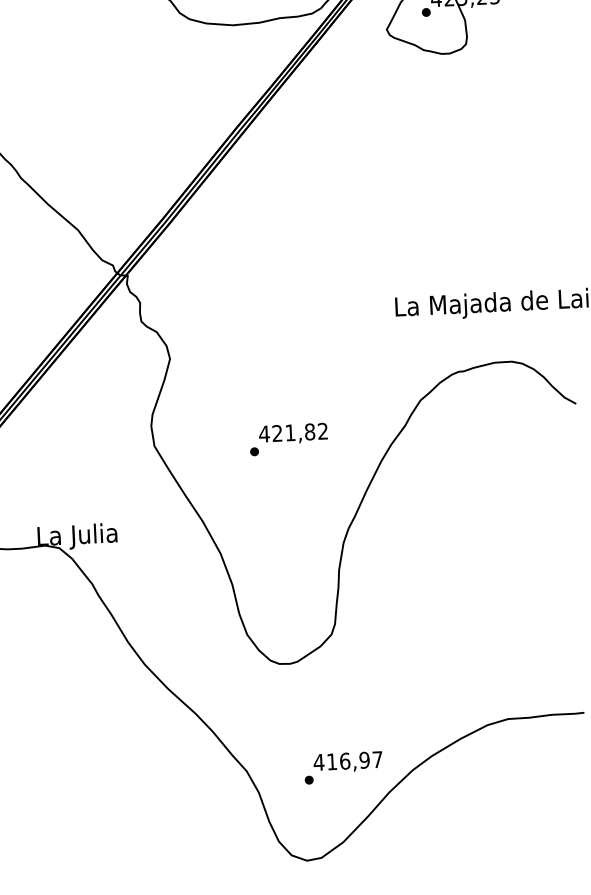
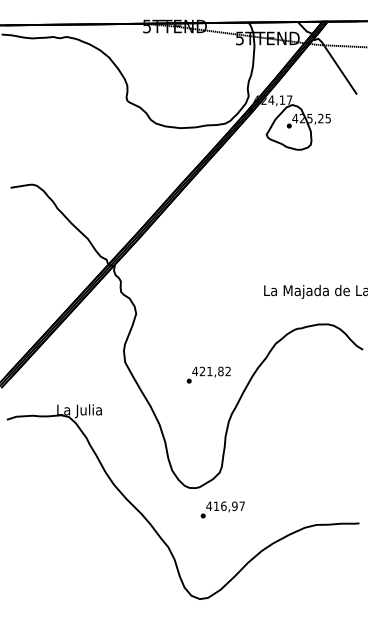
text: (288, 438) -> (208, 374), moved
text: (342, 767) -> (222, 509), moved

